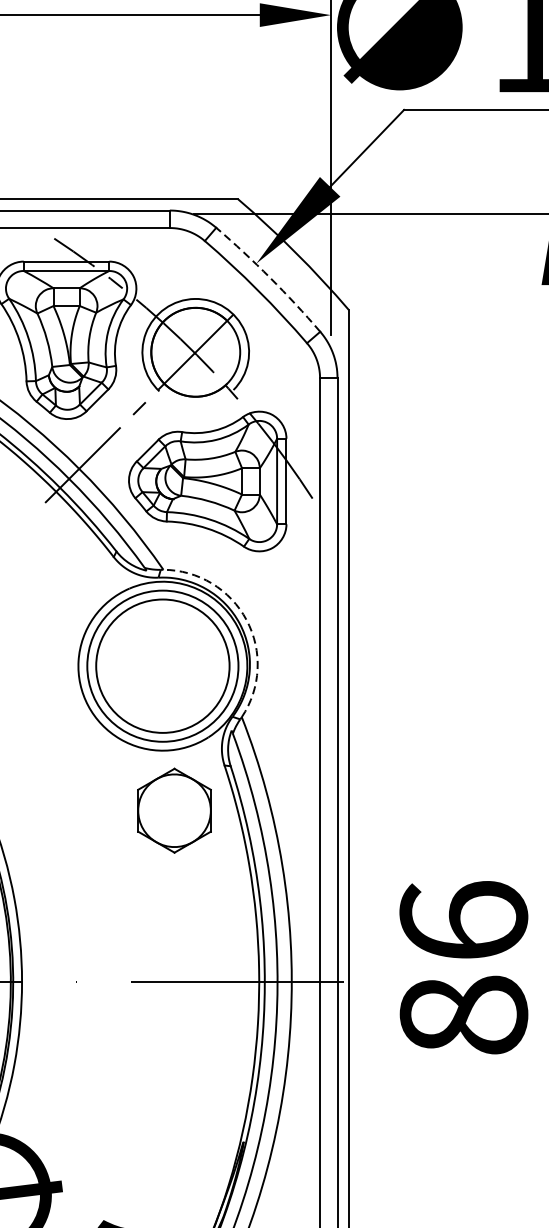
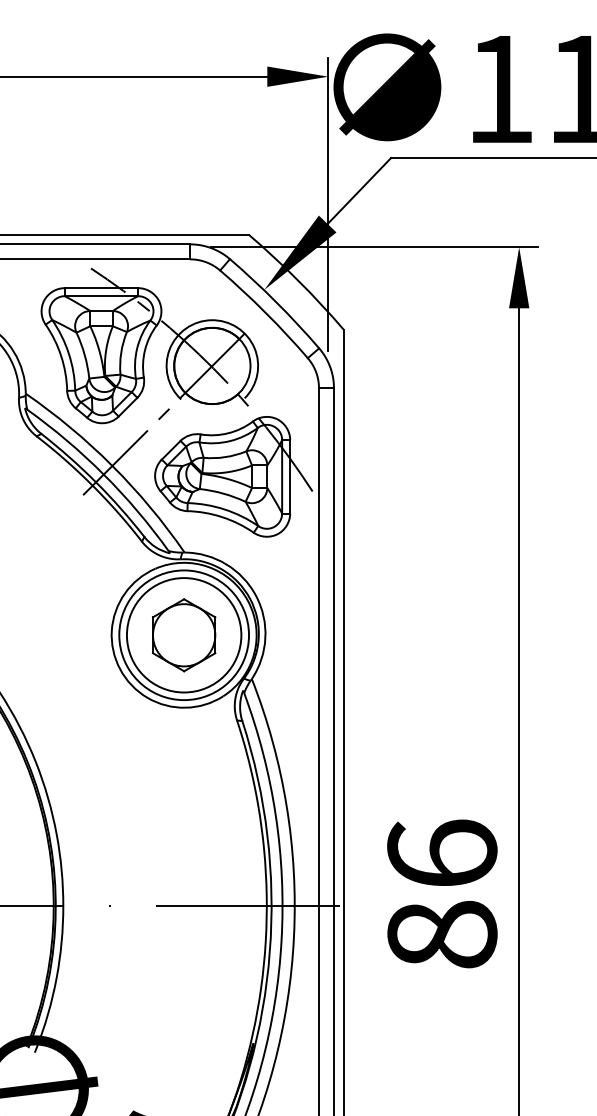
arc: (270, 278) -> (276, 302), dashed -> solid
arc: (246, 619) -> (255, 595), dashed -> solid
part: (174, 810) -> (184, 635), moved

